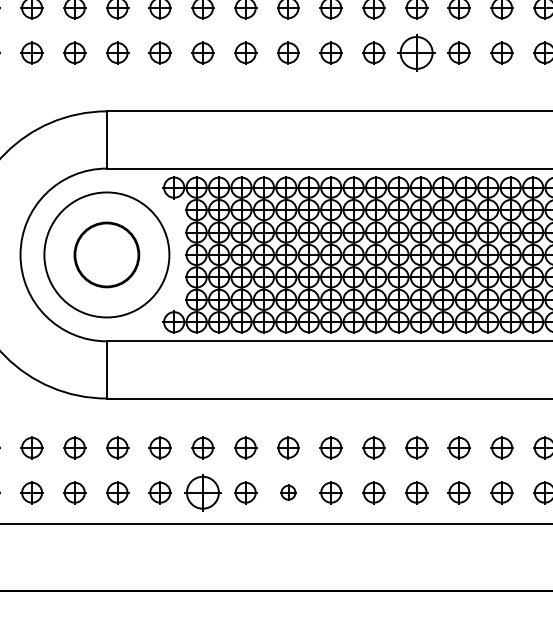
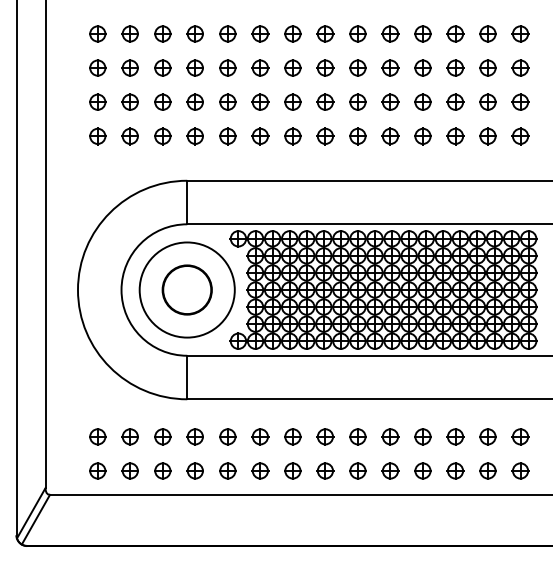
part: (416, 53) -> (422, 136), size x0.62
part: (203, 492) -> (260, 470), size x0.62
part: (288, 492) -> (325, 470), size x1.43

